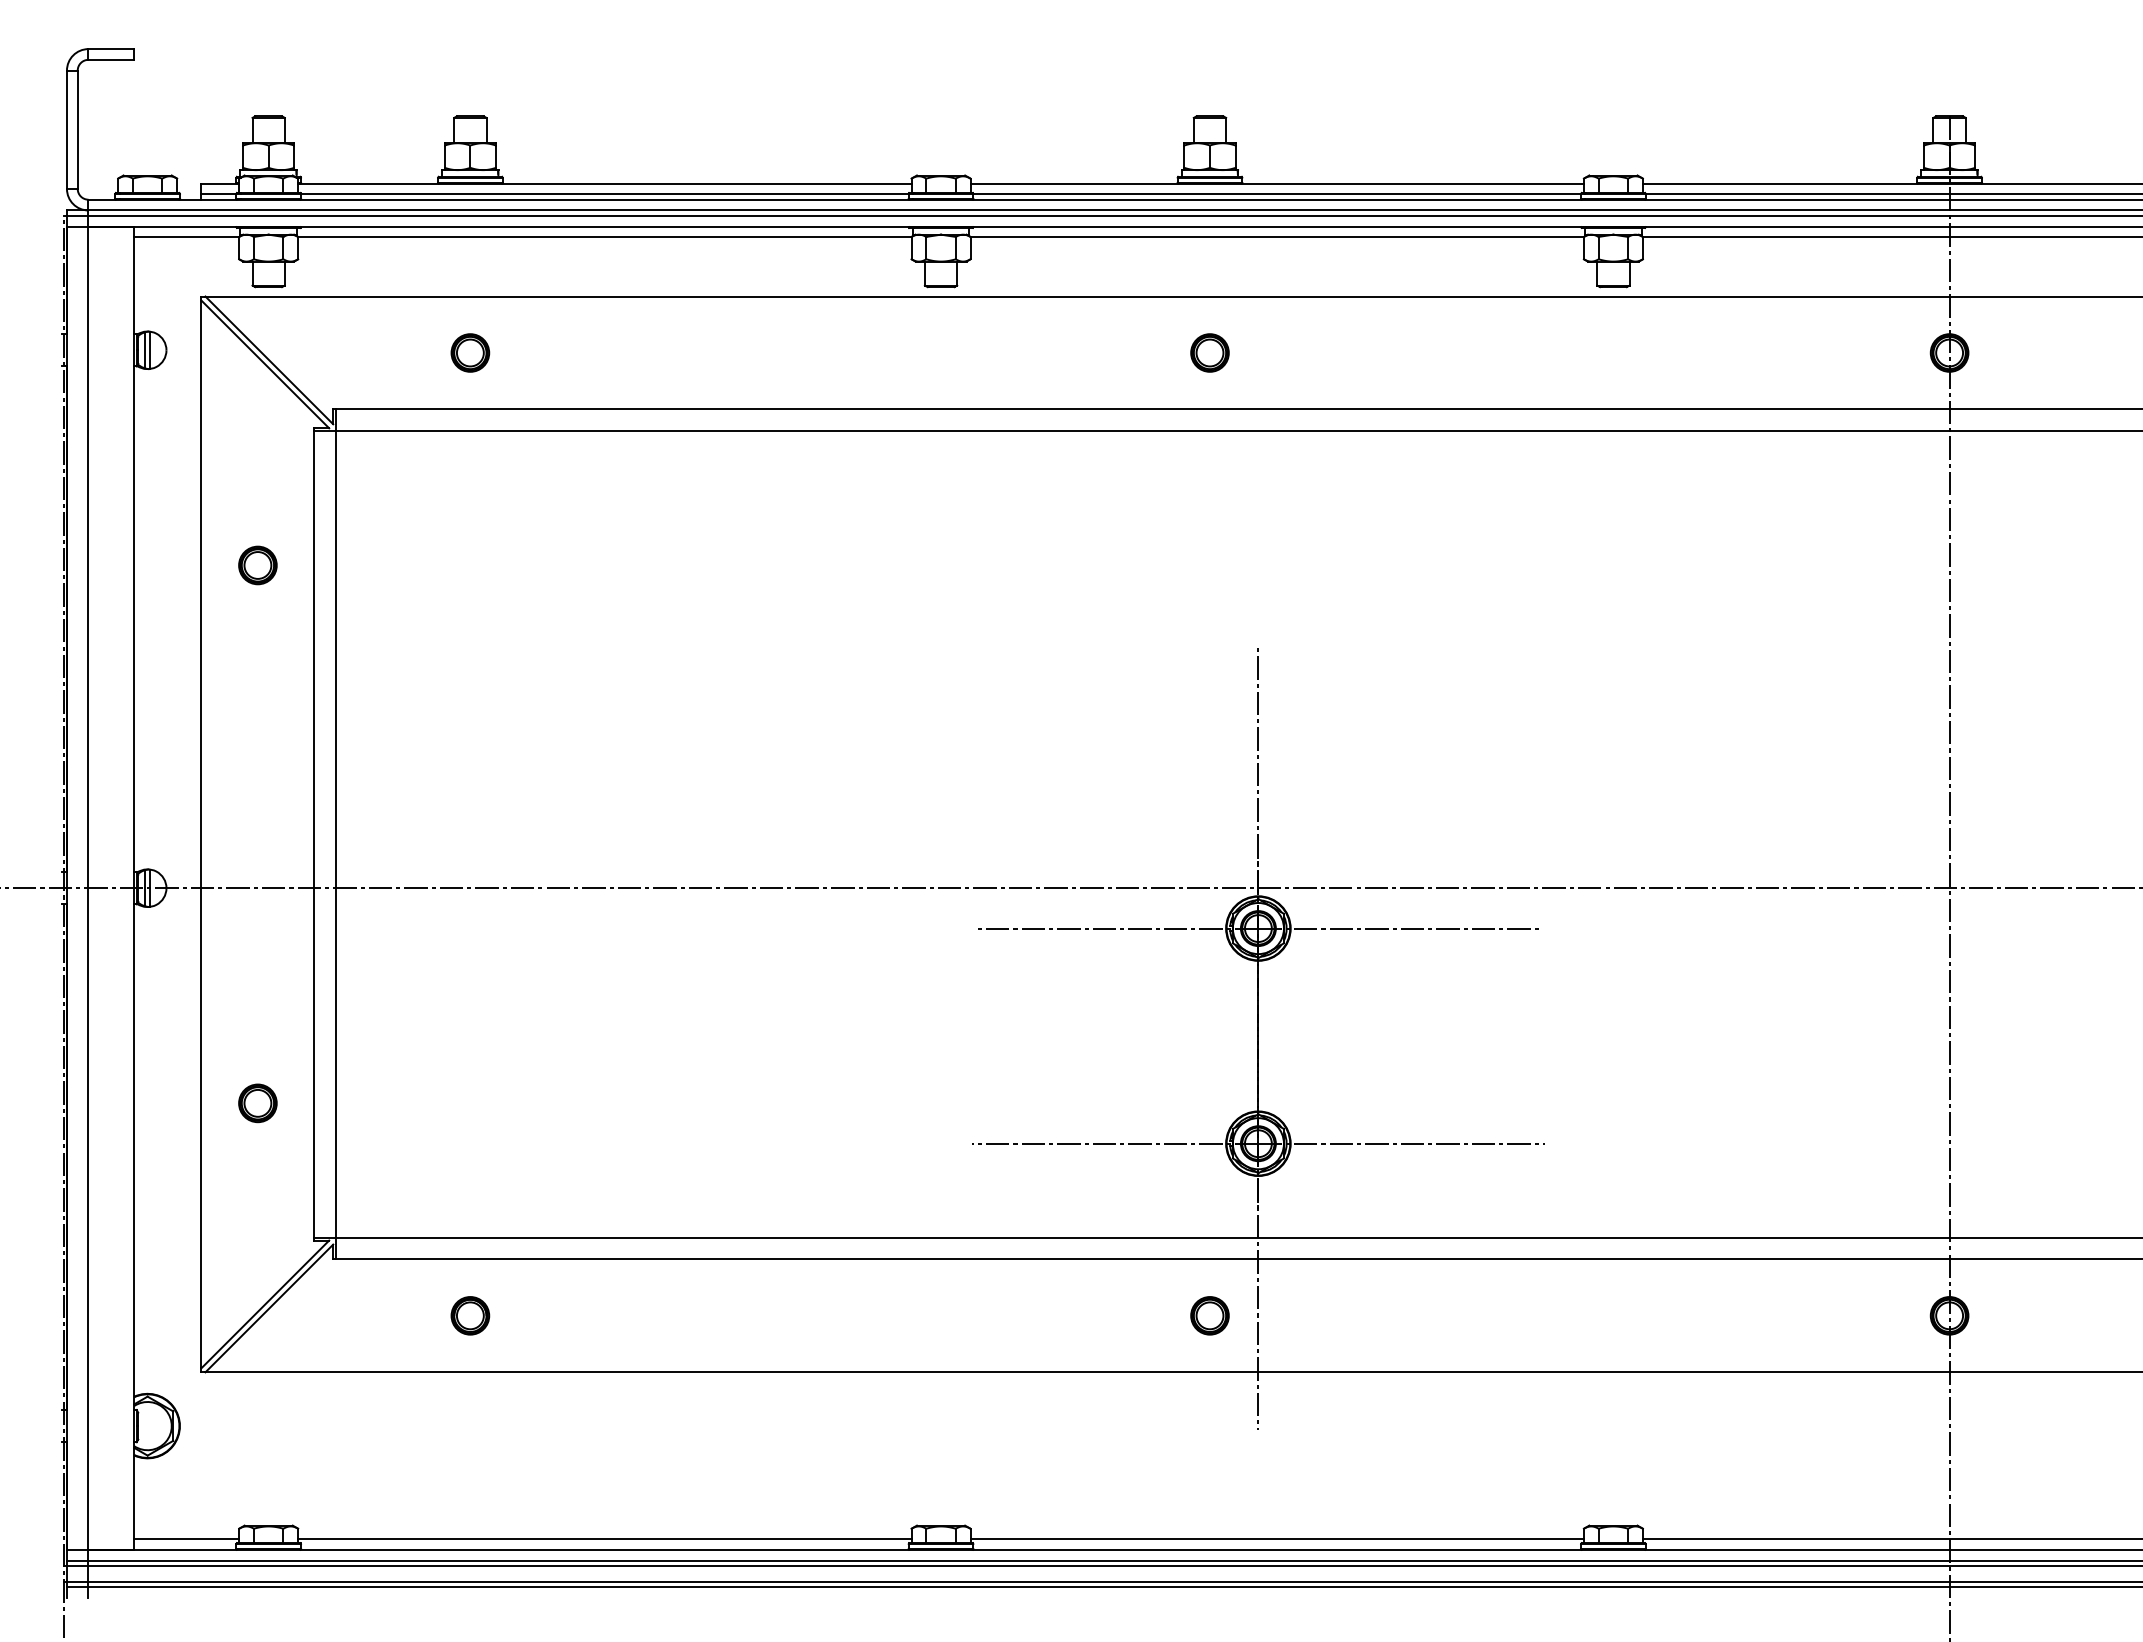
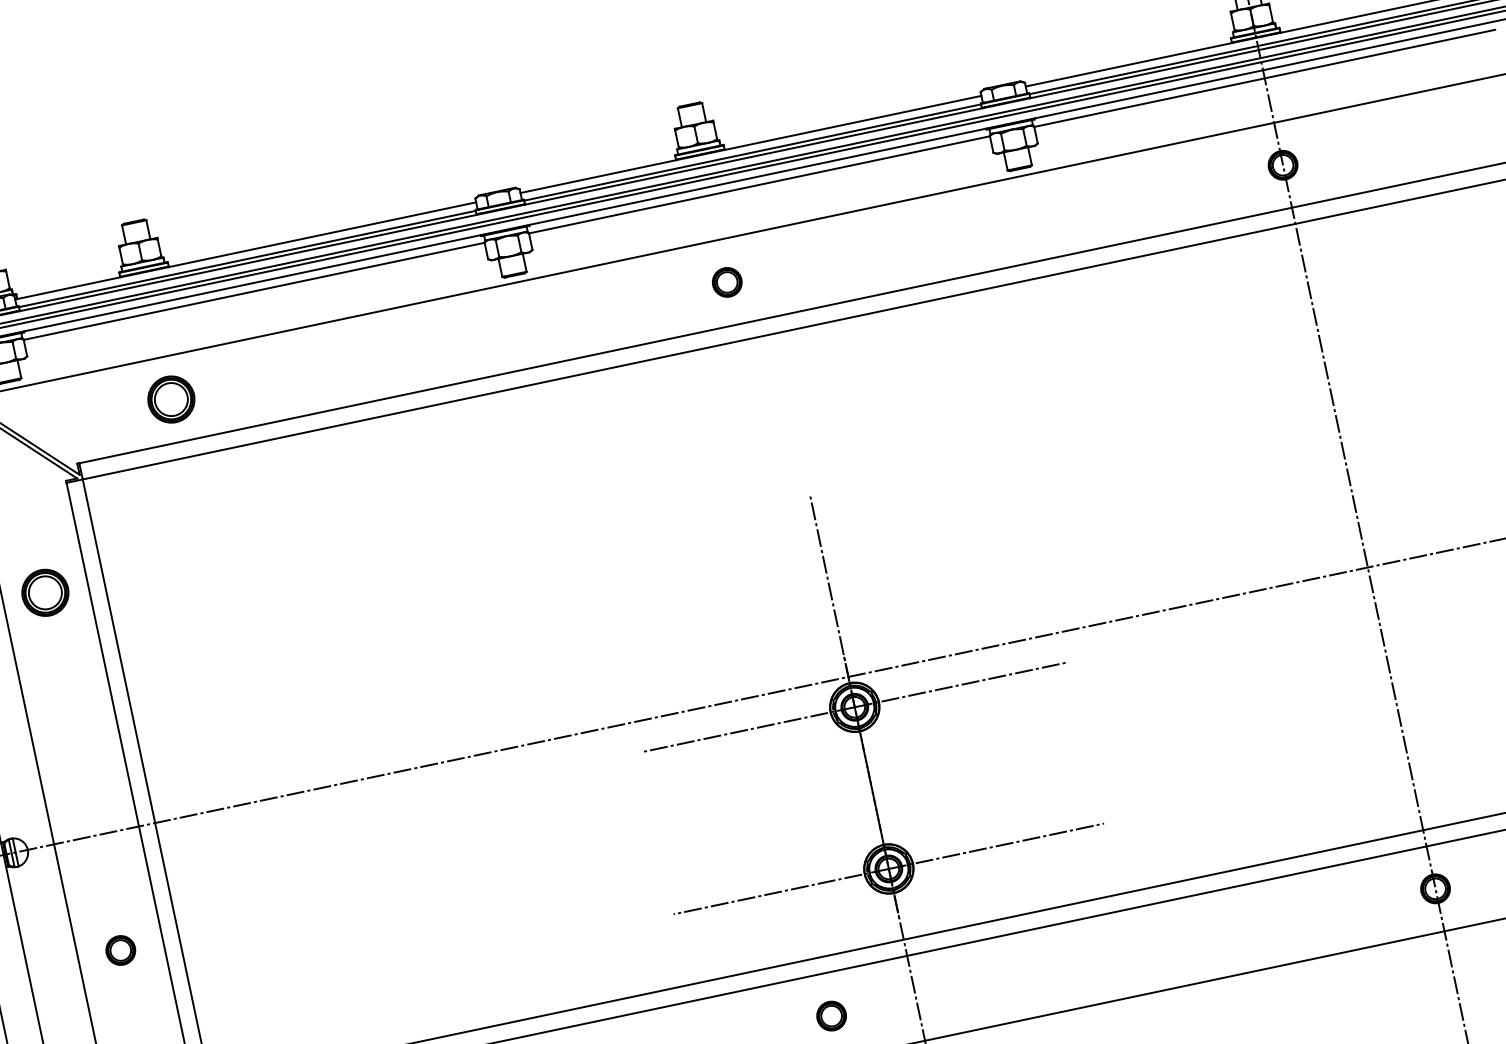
part: (470, 352) -> (171, 399), size x1.6
part: (257, 565) -> (45, 592), size x1.6
part: (257, 1103) -> (120, 950), moved
part: (1209, 1315) -> (831, 1015), moved

